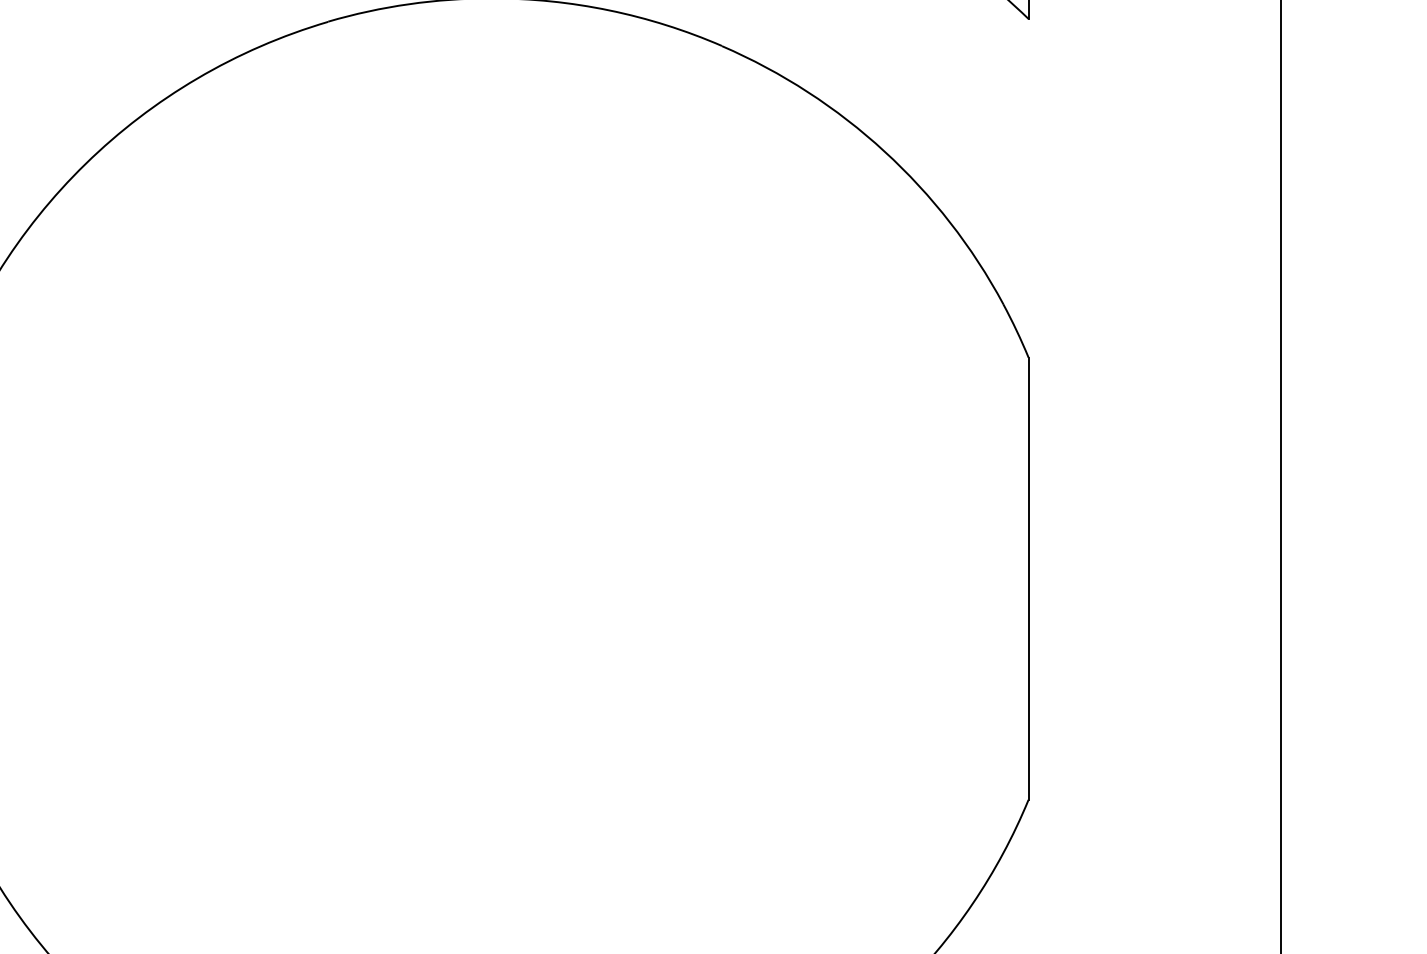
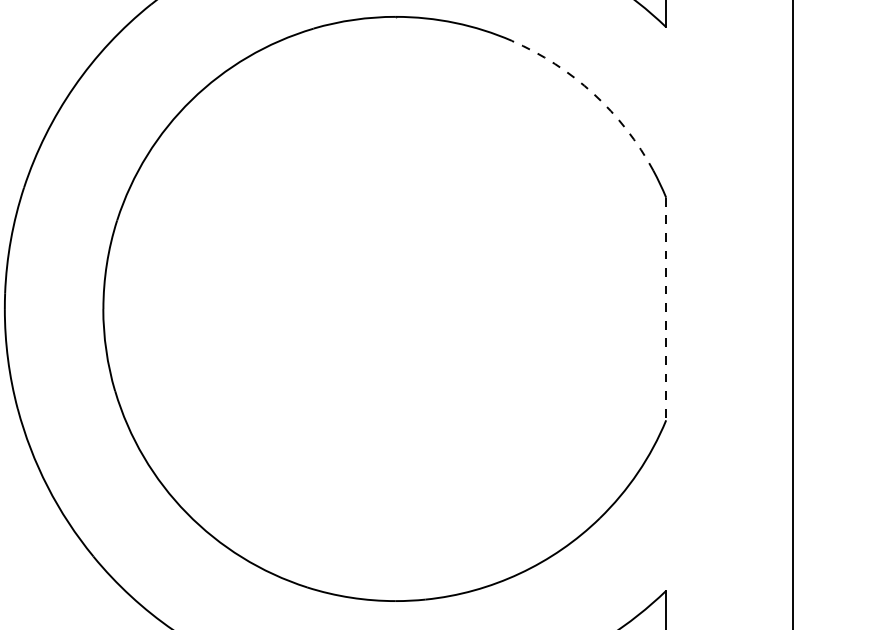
arc: (884, 150) -> (593, 93), solid -> dashed
line: (1029, 579) -> (666, 309), solid -> dashed

